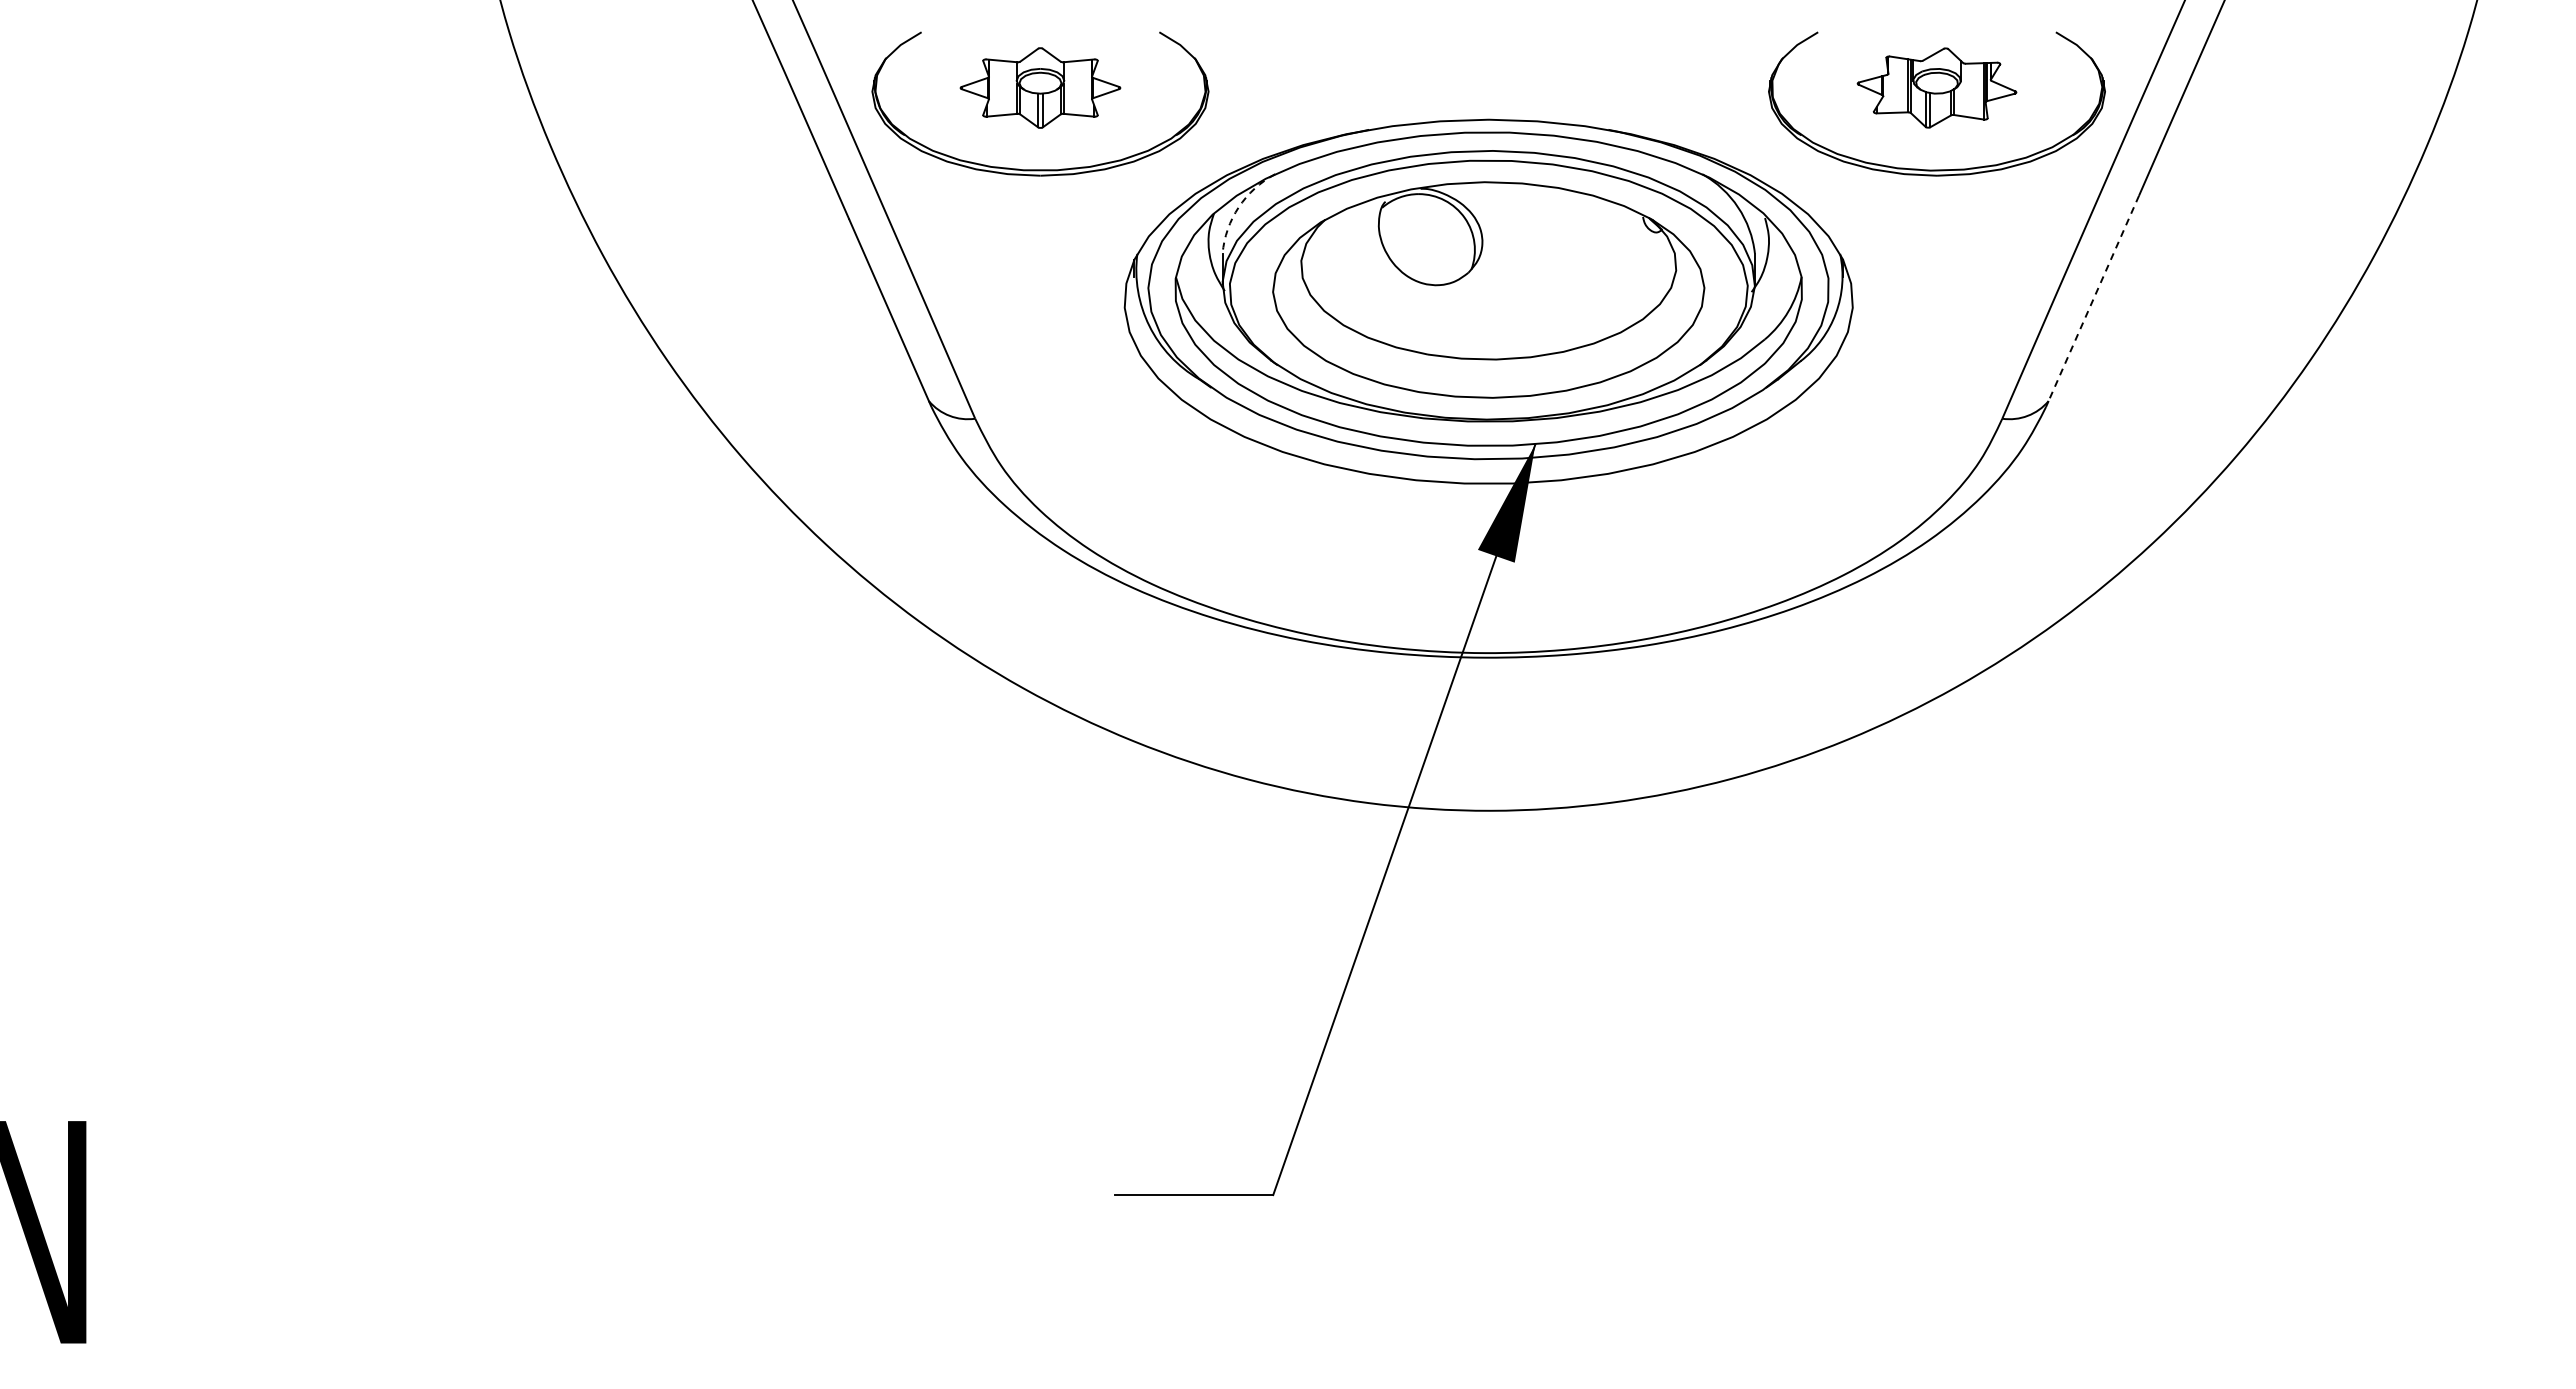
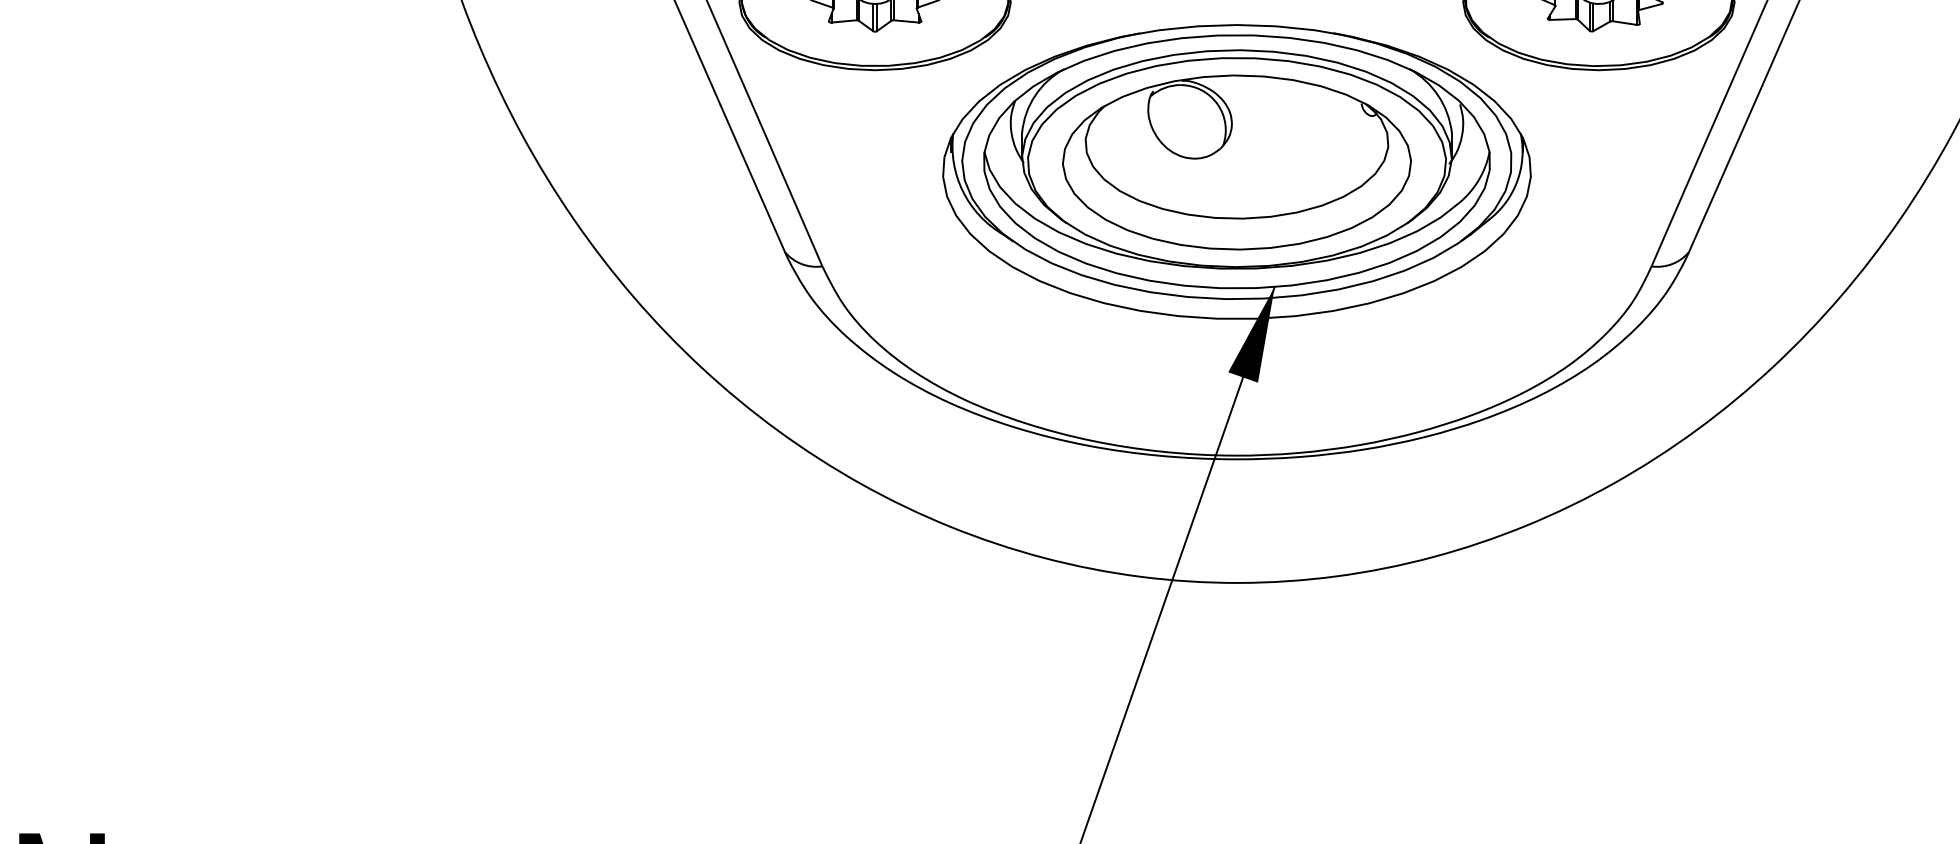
arc: (1238, 207) -> (1034, 95), dashed -> solid
line: (2093, 298) -> (1725, 169), dashed -> solid

